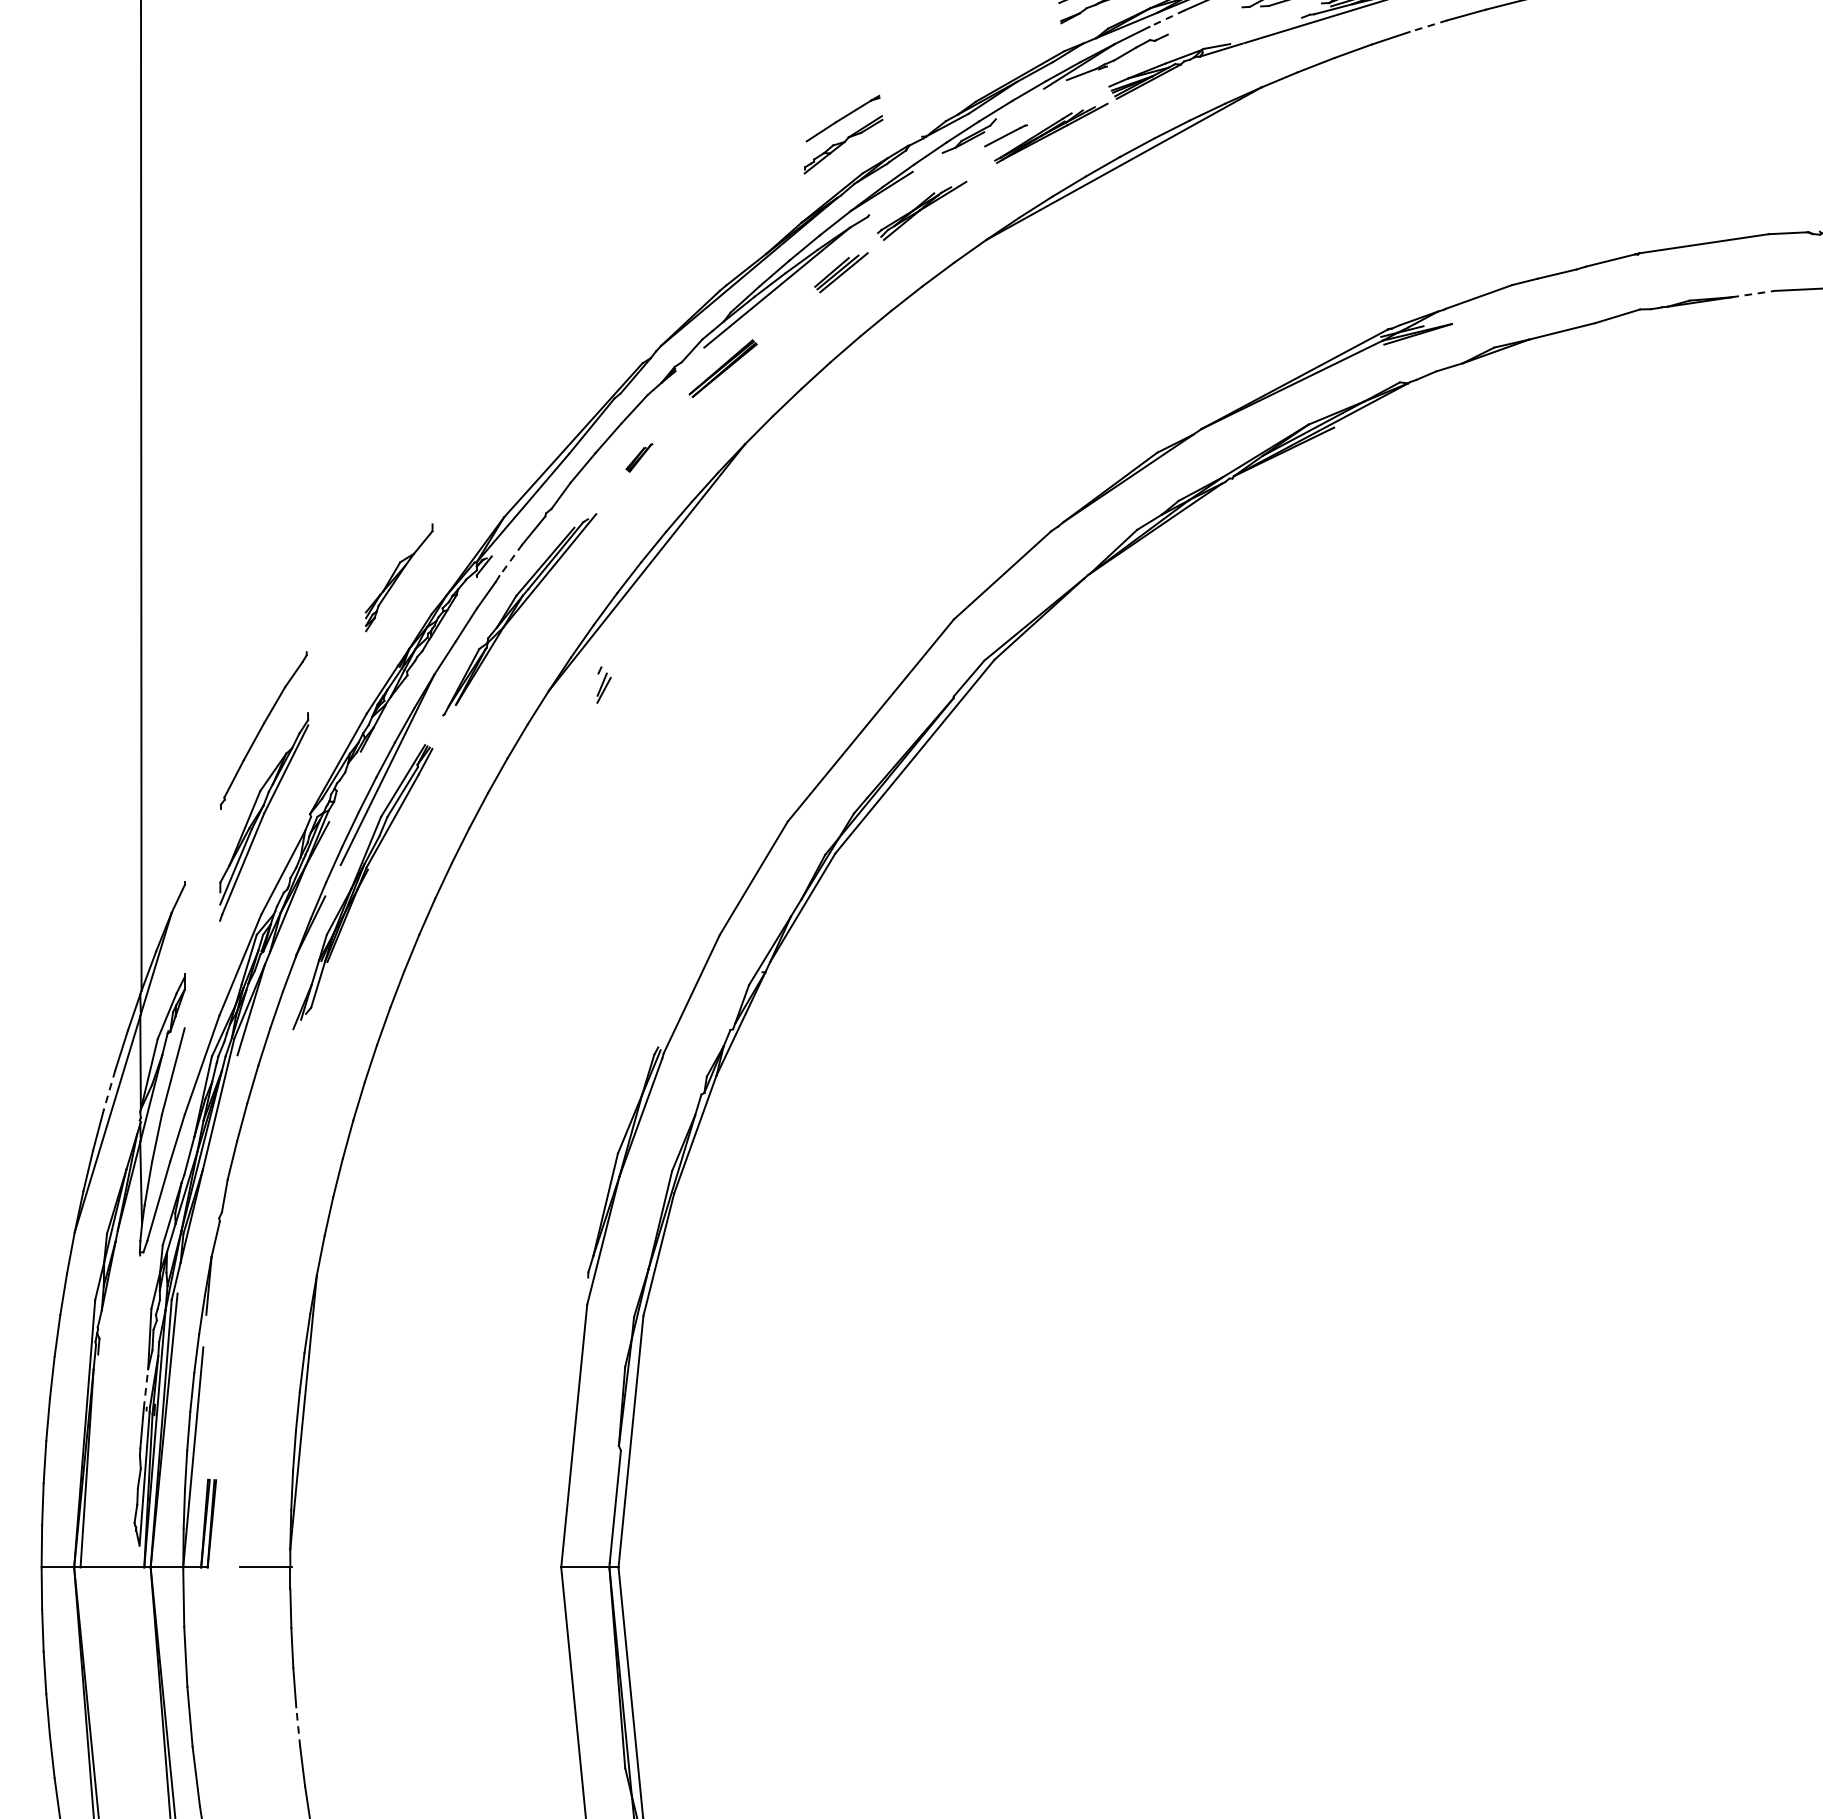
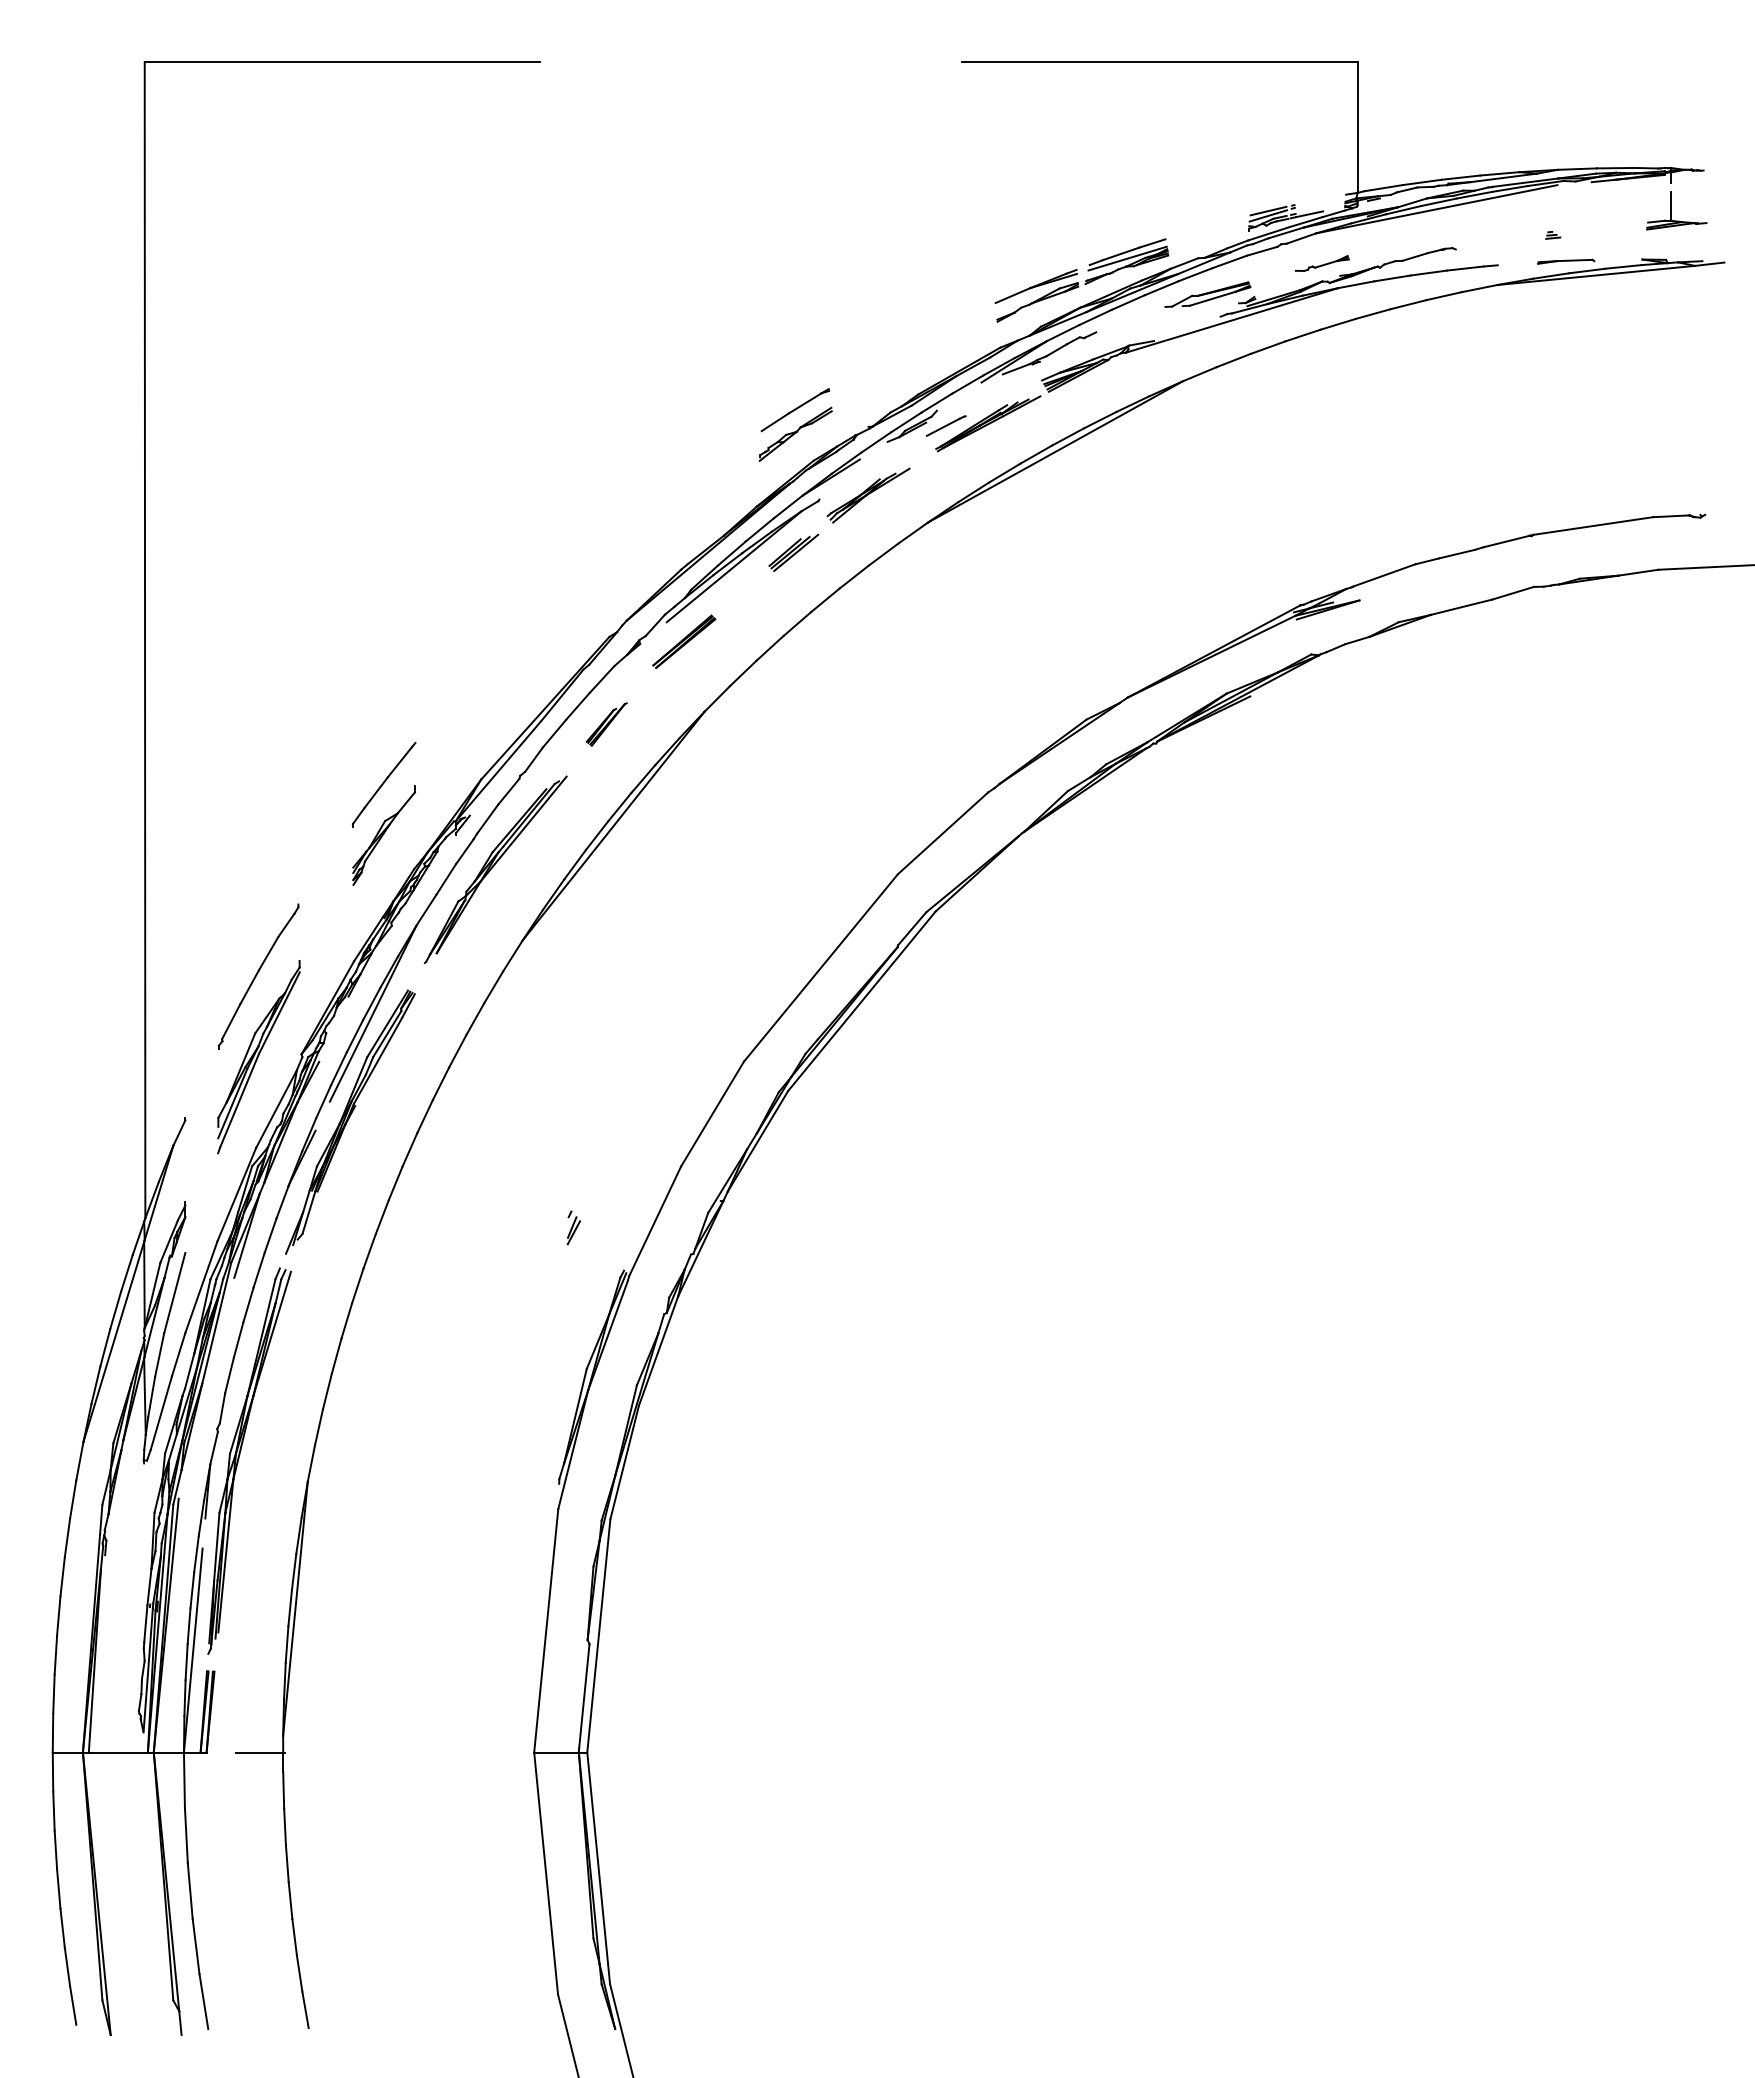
line: (1167, 18) -> (1095, 317), dashed -> solid
line: (1428, 26) -> (1337, 324), dashed -> solid
line: (1753, 293) -> (1638, 572), dashed -> solid
part: (639, 457) -> (606, 724), size x1.67
part: (398, 522) -> (383, 784), added
line: (510, 560) -> (487, 819), dashed -> solid
part: (603, 684) -> (573, 1227), moved
line: (109, 1090) -> (115, 1310), dashed -> solid
part: (243, 1251) -> (239, 1459), added
line: (146, 1388) -> (149, 1586), dashed -> solid
line: (298, 1726) -> (290, 1899), dashed -> solid

